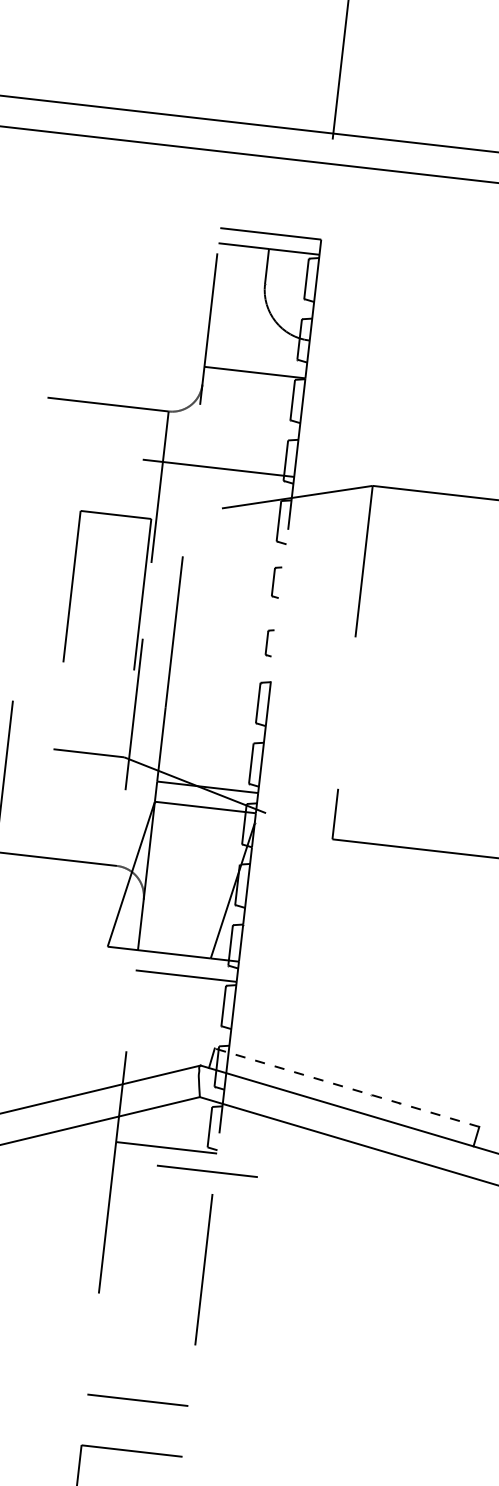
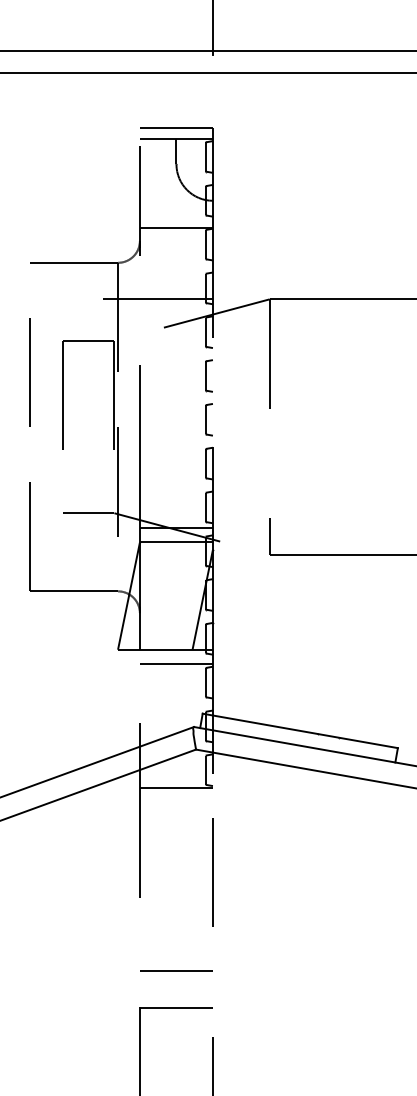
line: (28, 549) -> (29, 372), added
part: (276, 581) -> (208, 375), size x1.43
part: (269, 642) -> (208, 419), size x1.67
line: (345, 1087) -> (299, 730), dashed -> solid
line: (207, 1170) -> (207, 801), removed

